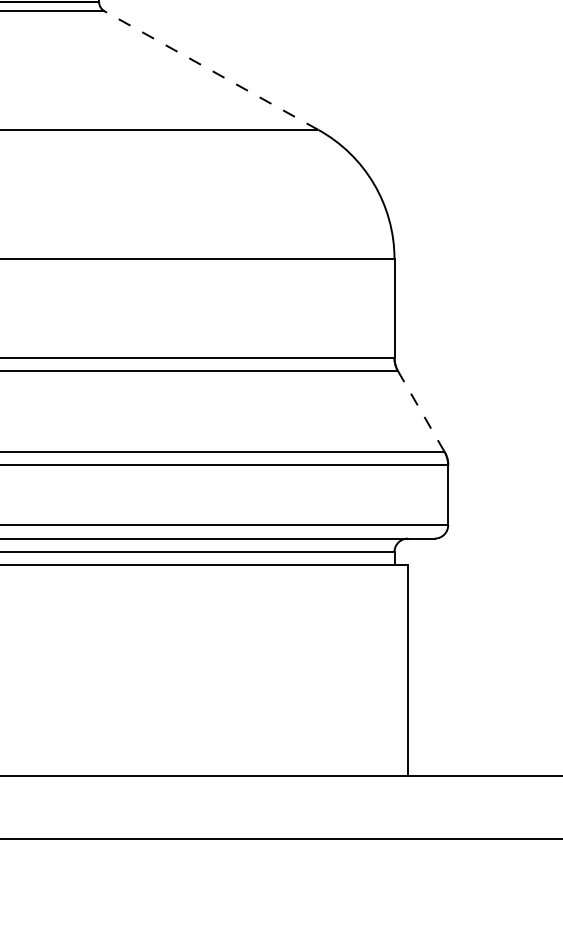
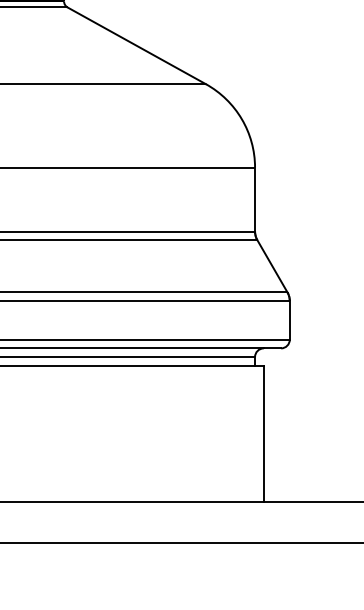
line: (211, 70) -> (136, 45), dashed -> solid
line: (421, 410) -> (272, 265), dashed -> solid

